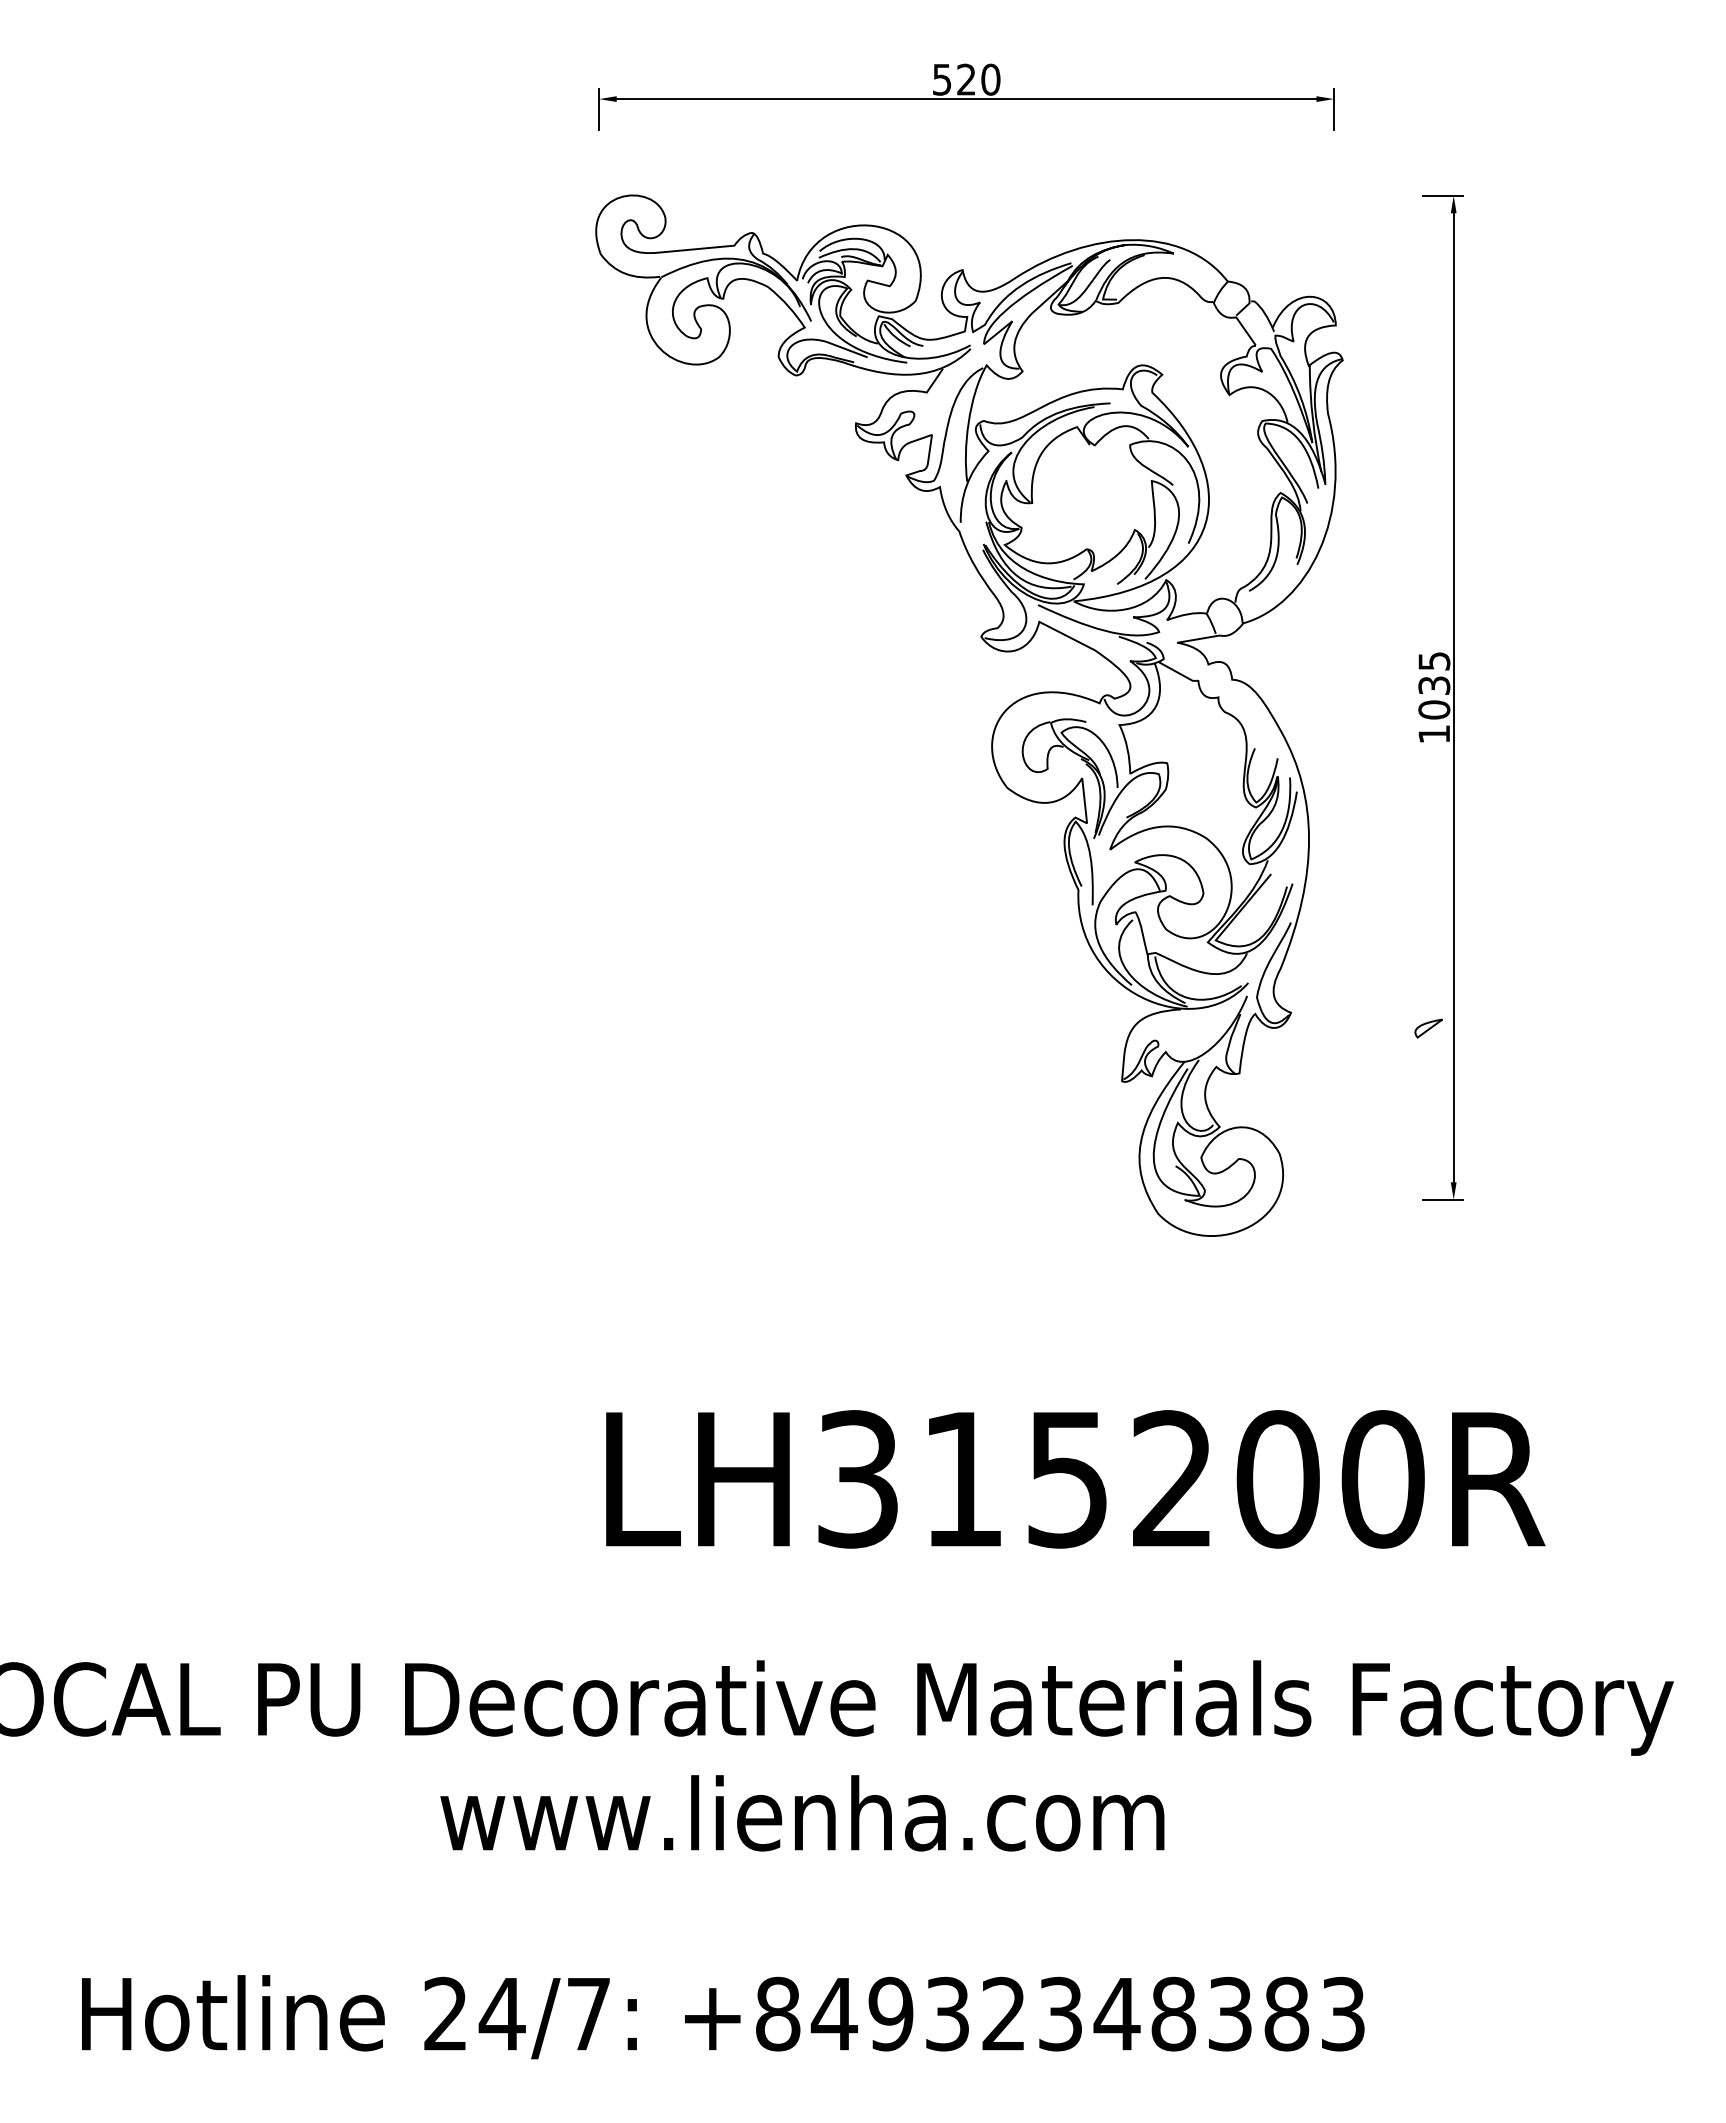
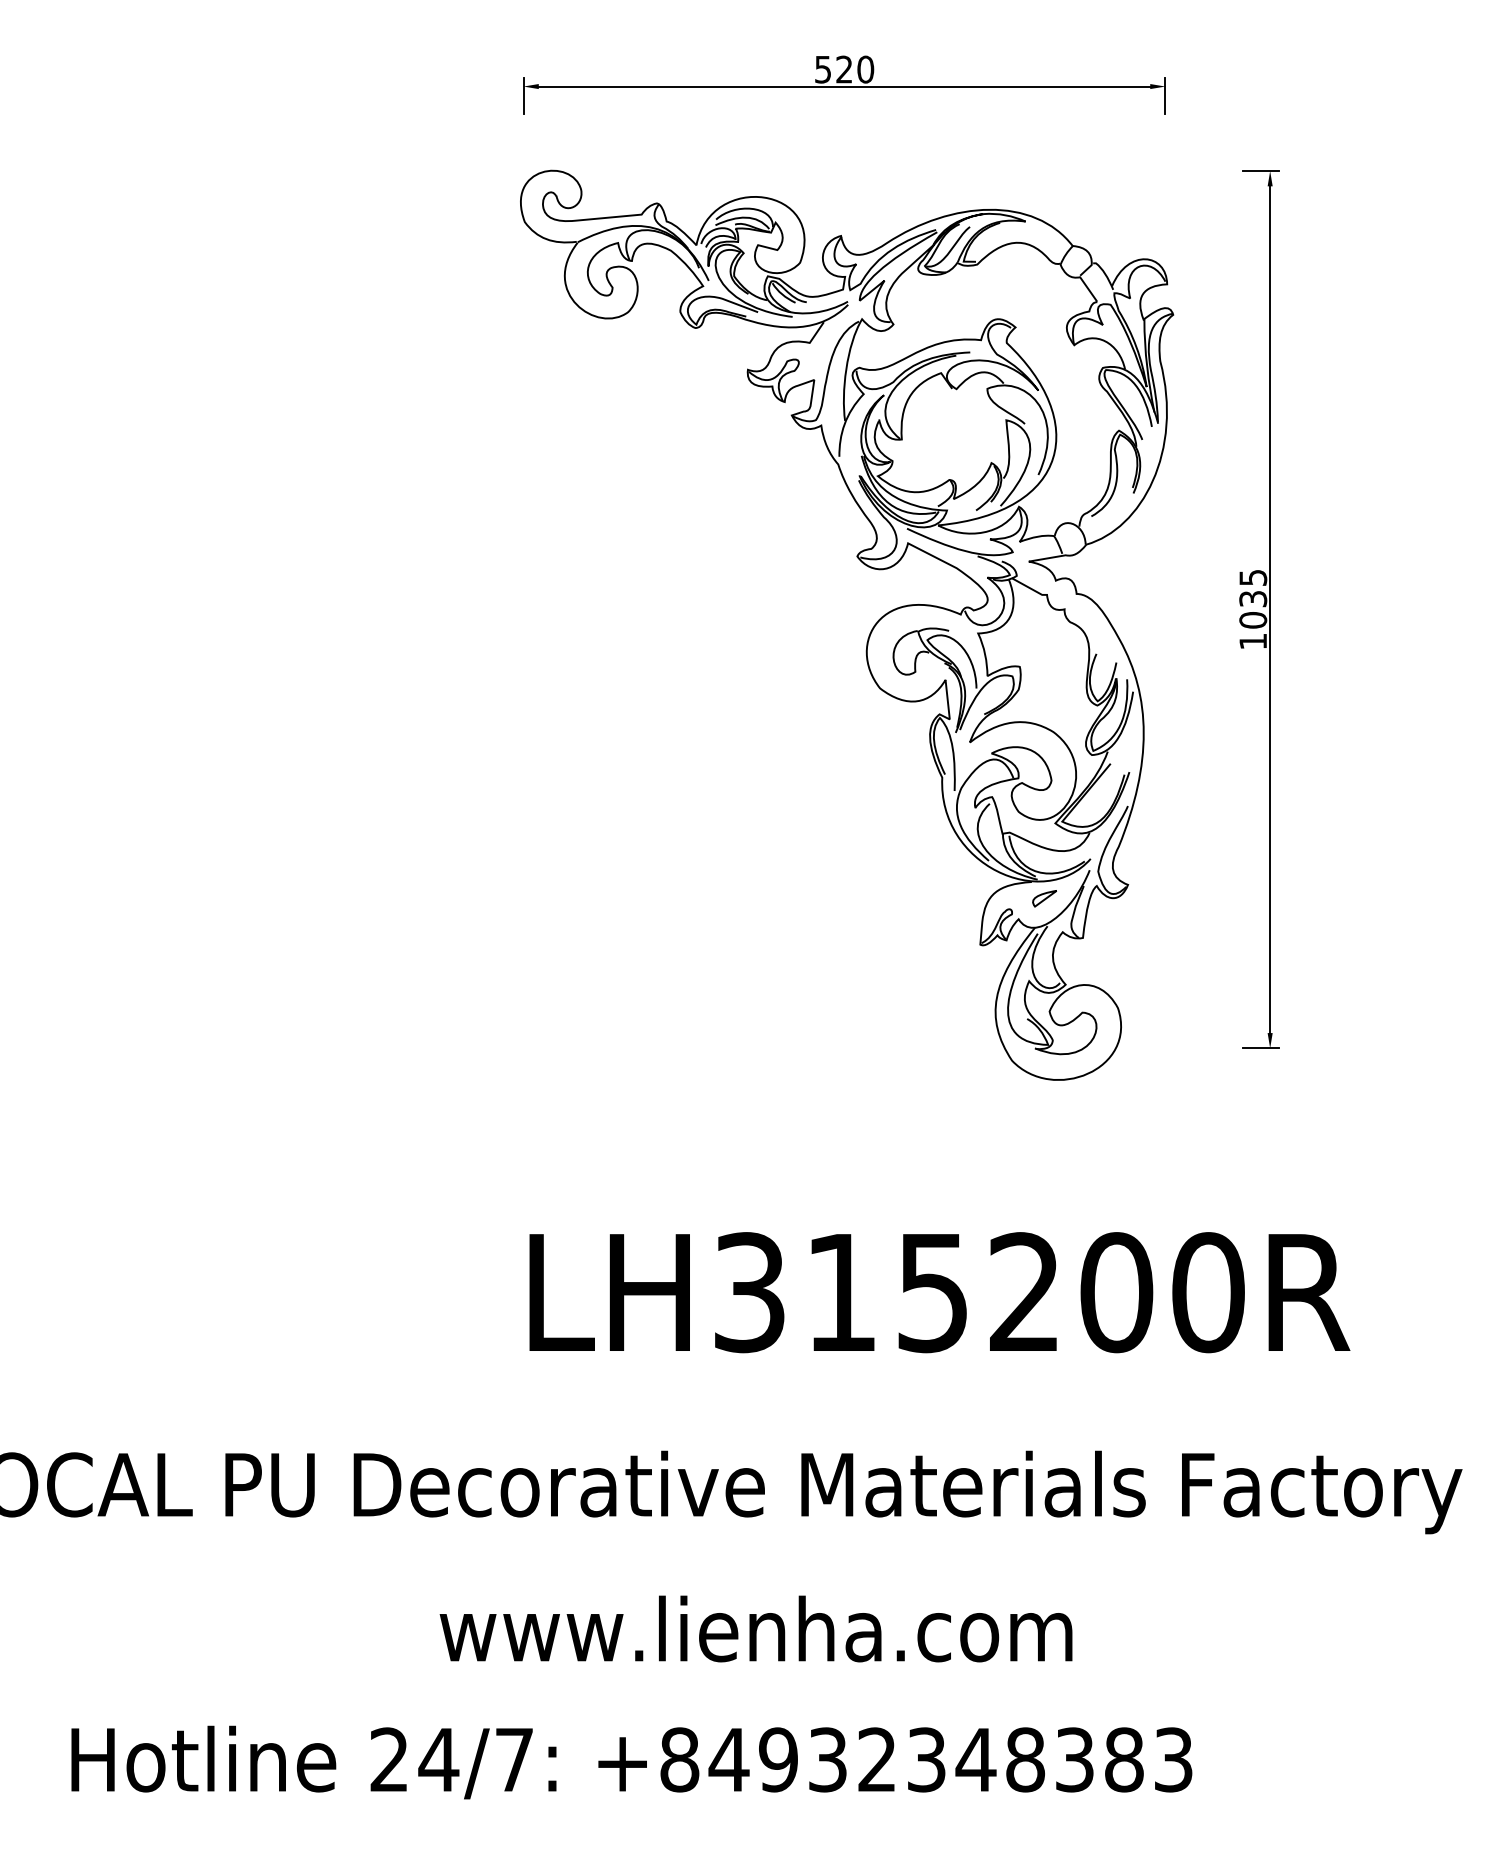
part: (1428, 1028) -> (1044, 898), moved
text: (802, 1813) -> (756, 1629), moved

